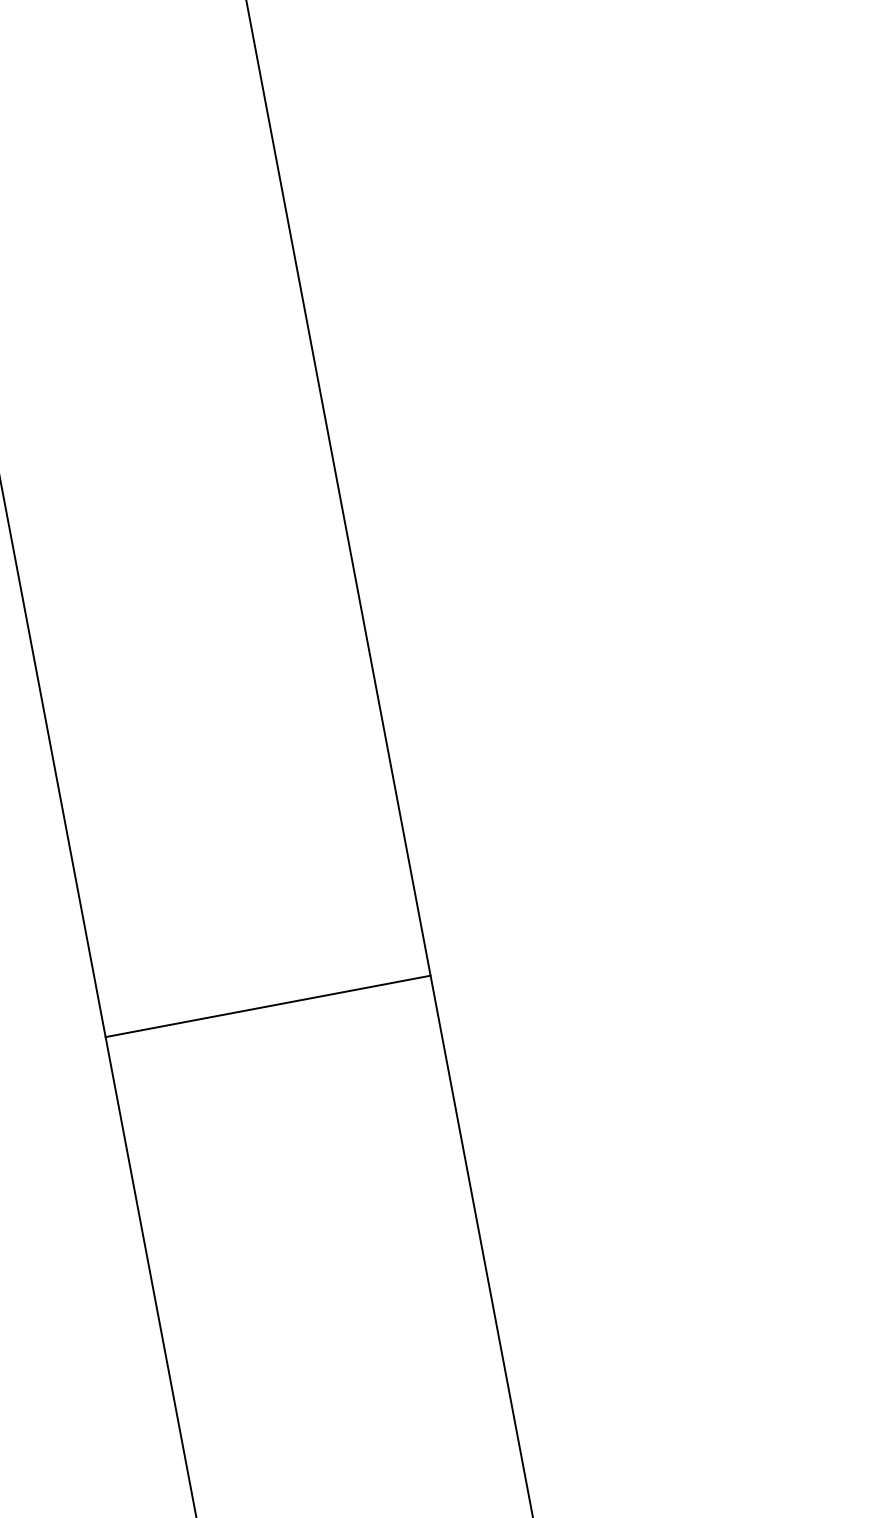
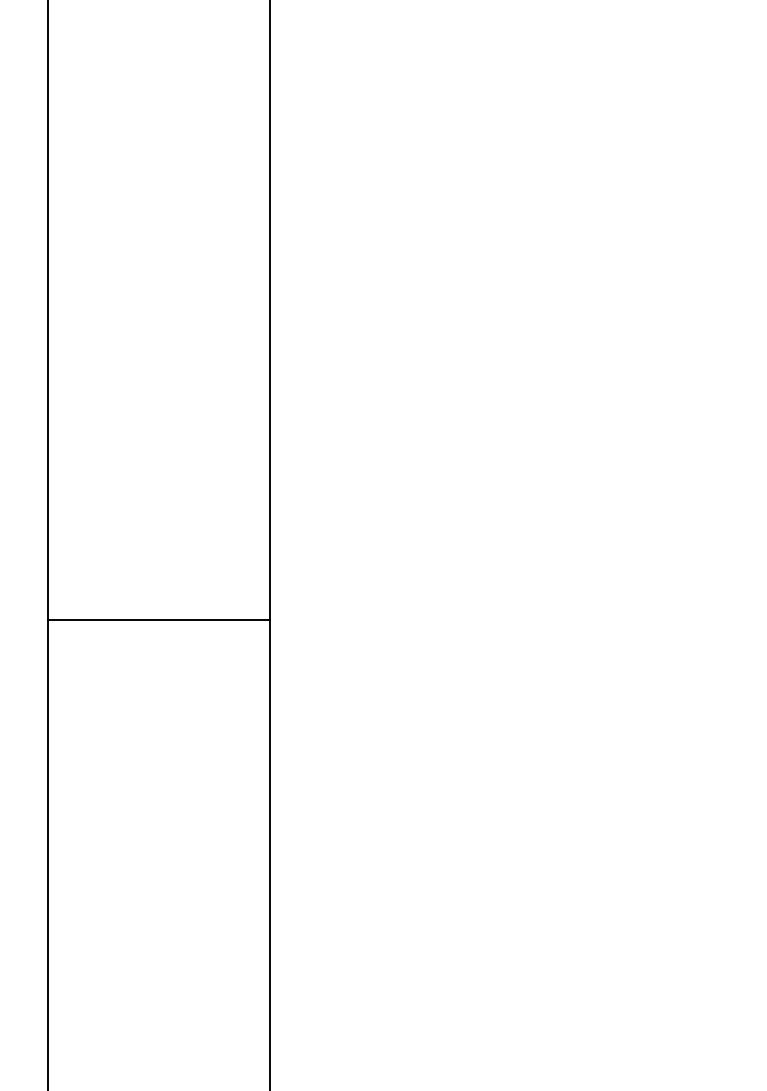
line: (267, 1007) -> (158, 620), moved

